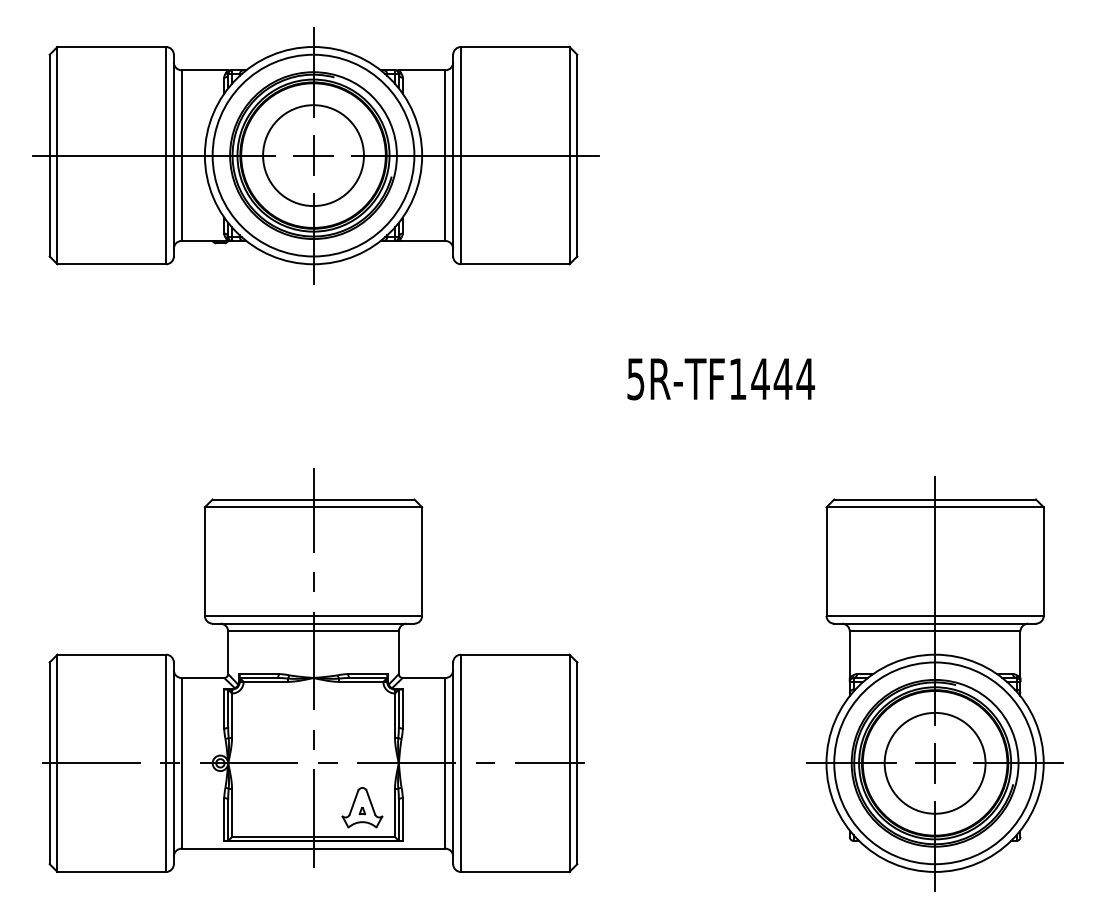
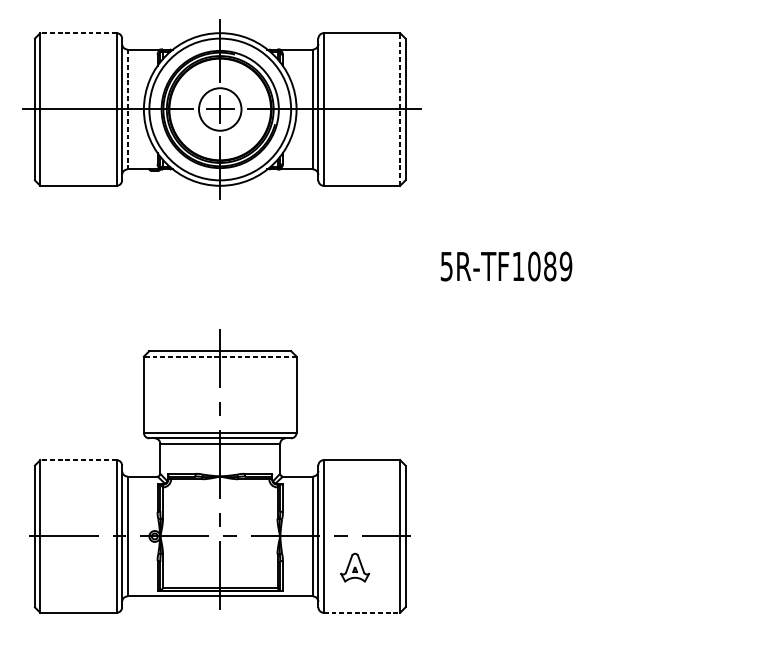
line: (111, 47) -> (78, 33), solid -> dashed
circle: (313, 155) -> (220, 109), size x0.6
line: (569, 155) -> (400, 109), solid -> dashed
line: (181, 156) -> (127, 110), solid -> dashed
text: (783, 378) -> (550, 266), 5R-TF1444 -> 5R-TF1089
line: (313, 507) -> (220, 356), solid -> dashed
line: (111, 654) -> (78, 460), solid -> dashed
part: (934, 683) -> (656, 480), removed
part: (362, 807) -> (355, 567), moved
line: (515, 871) -> (362, 612), solid -> dashed

